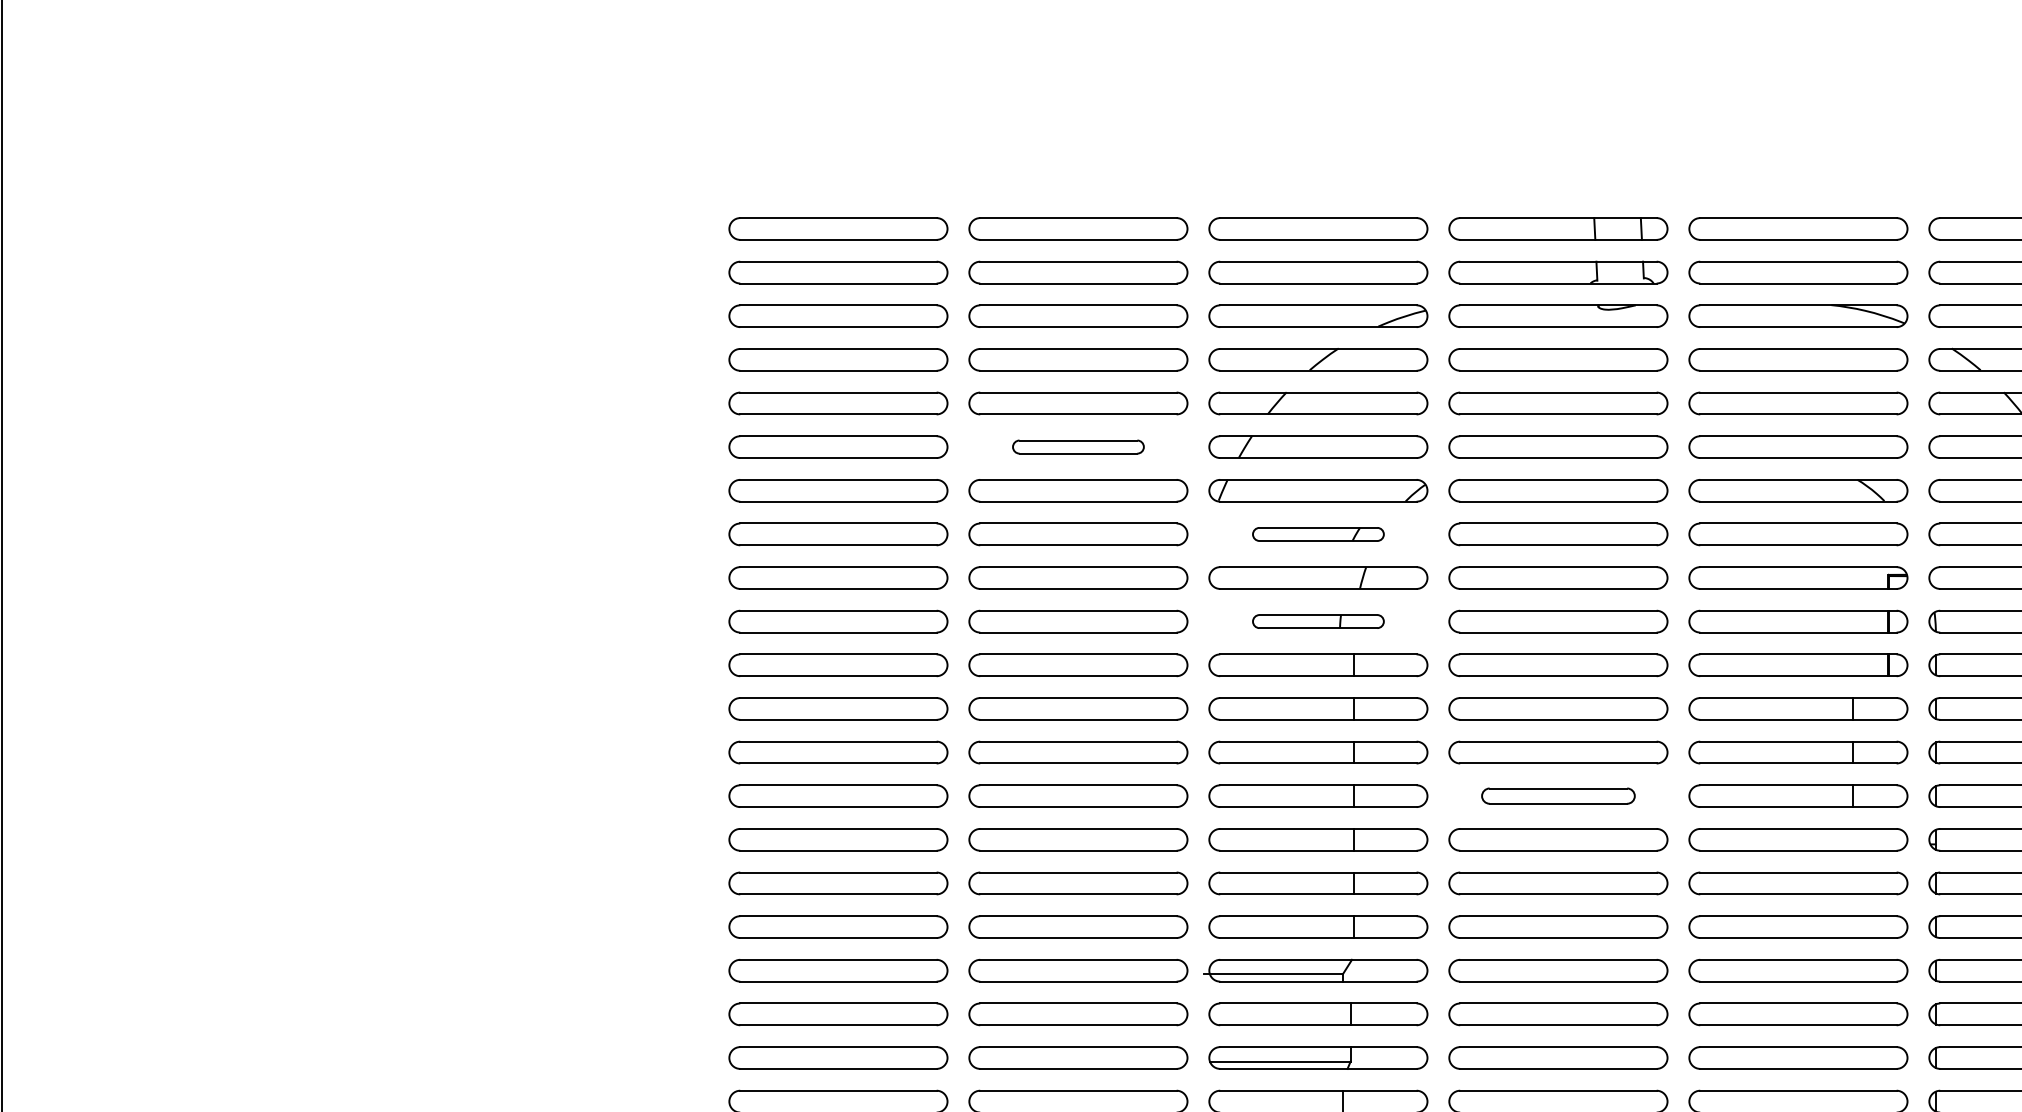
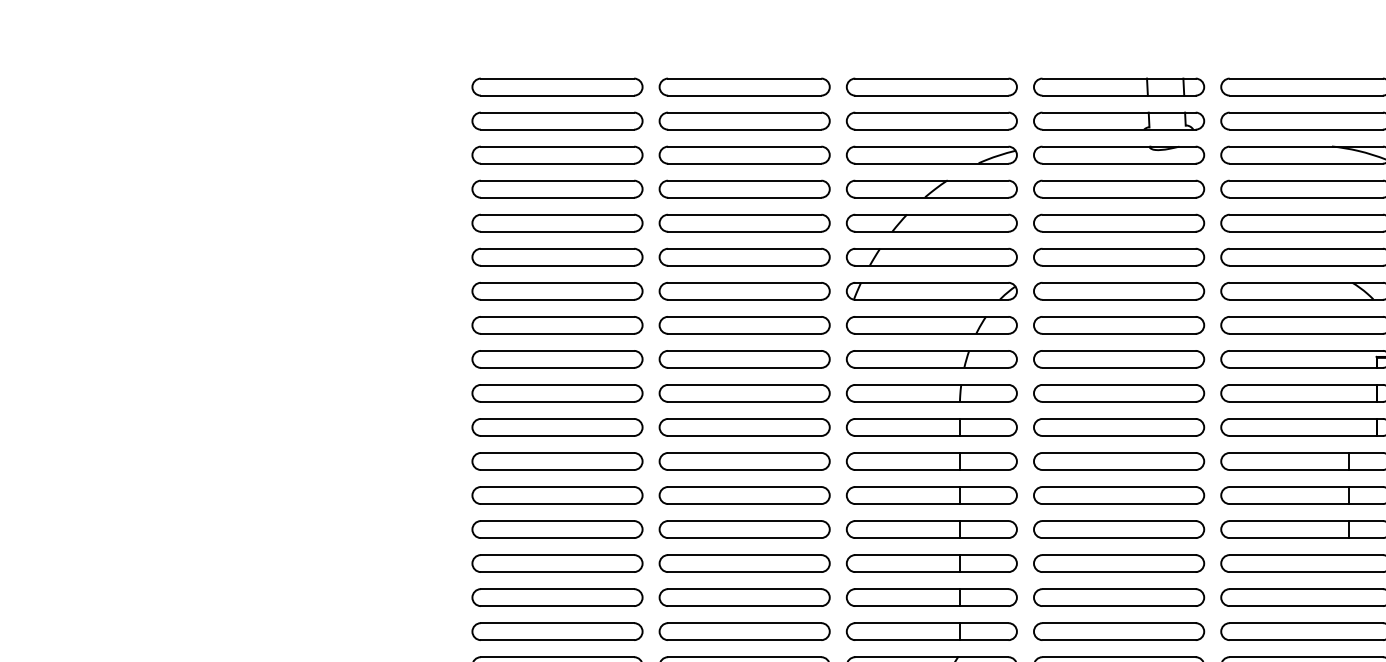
part: (1078, 446) -> (744, 256), size x1.67
part: (1318, 534) -> (931, 325), size x1.67
part: (1318, 621) -> (931, 393), size x1.67
part: (1558, 795) -> (1119, 529), size x1.43

